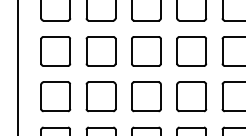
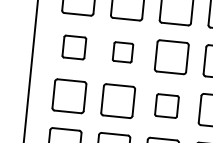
part: (55, 51) -> (74, 47), size x0.7
part: (100, 51) -> (122, 52), size x0.6
part: (146, 96) -> (167, 105), size x0.7

